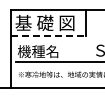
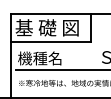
line: (48, 35) -> (50, 41), dashed -> solid

